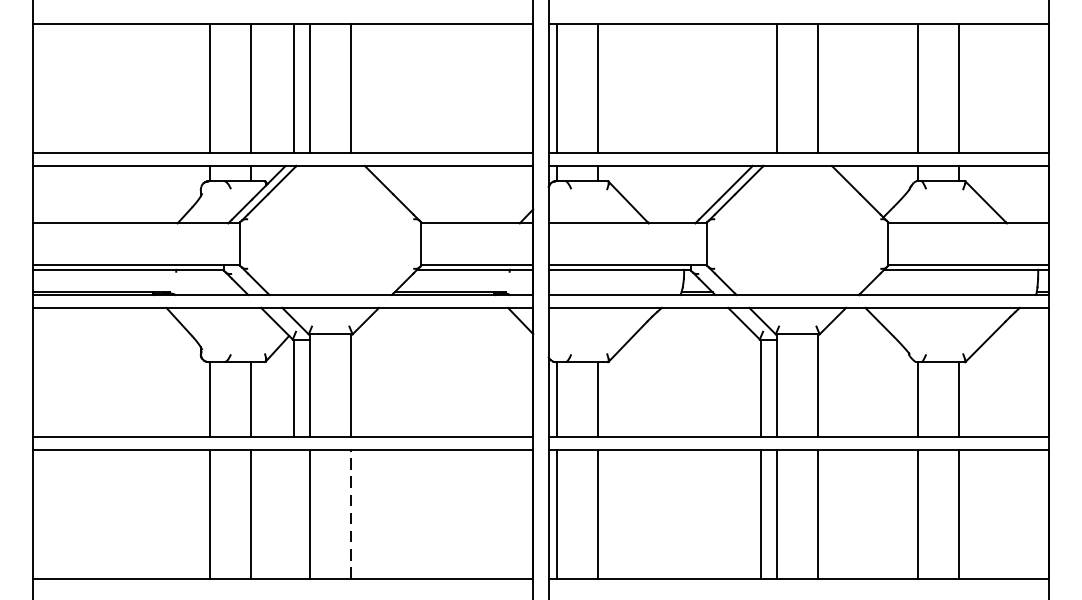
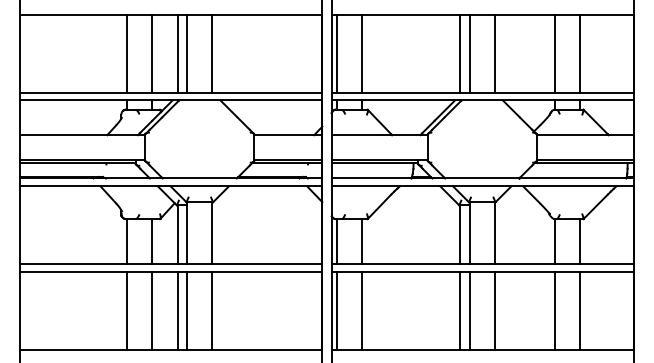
line: (761, 88) -> (460, 53), added
line: (351, 513) -> (212, 310), dashed -> solid
line: (293, 514) -> (177, 311), added

